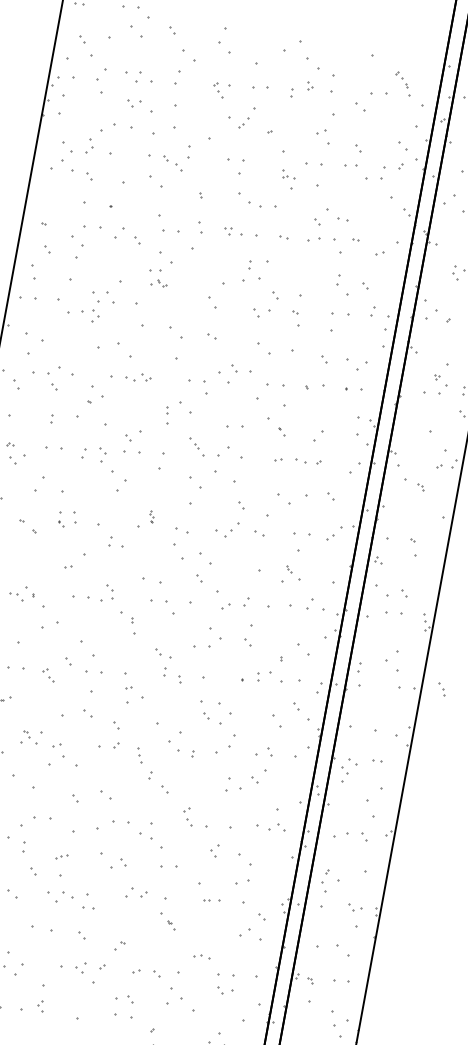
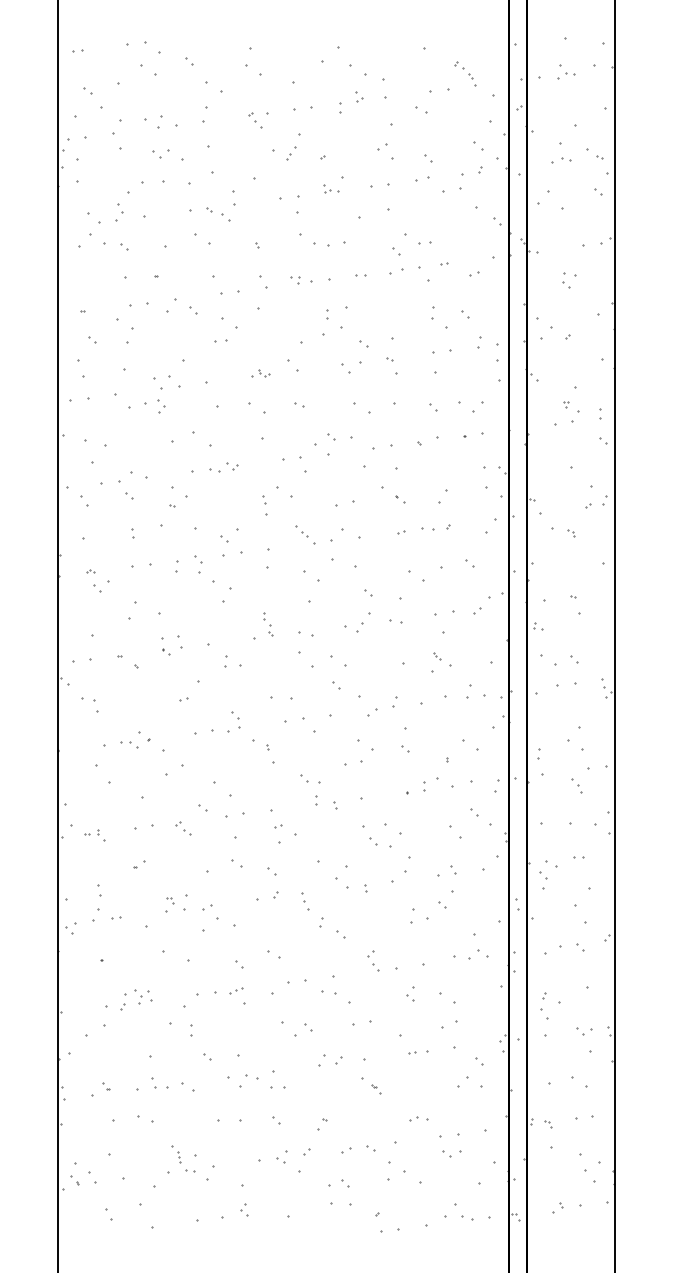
part: (288, 174) -> (331, 188), moved
part: (158, 282) -> (260, 373), moved
part: (151, 516) -> (268, 624), size x1.67
part: (441, 689) -> (576, 785), moved
part: (61, 856) -> (236, 990), moved

